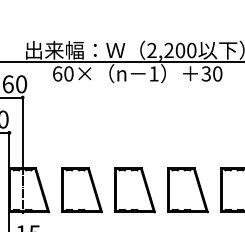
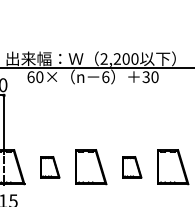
text: (153, 74) -> (105, 77), 1 -> 6
part: (82, 190) -> (50, 167), size x0.6
part: (188, 190) -> (132, 167), size x0.6

